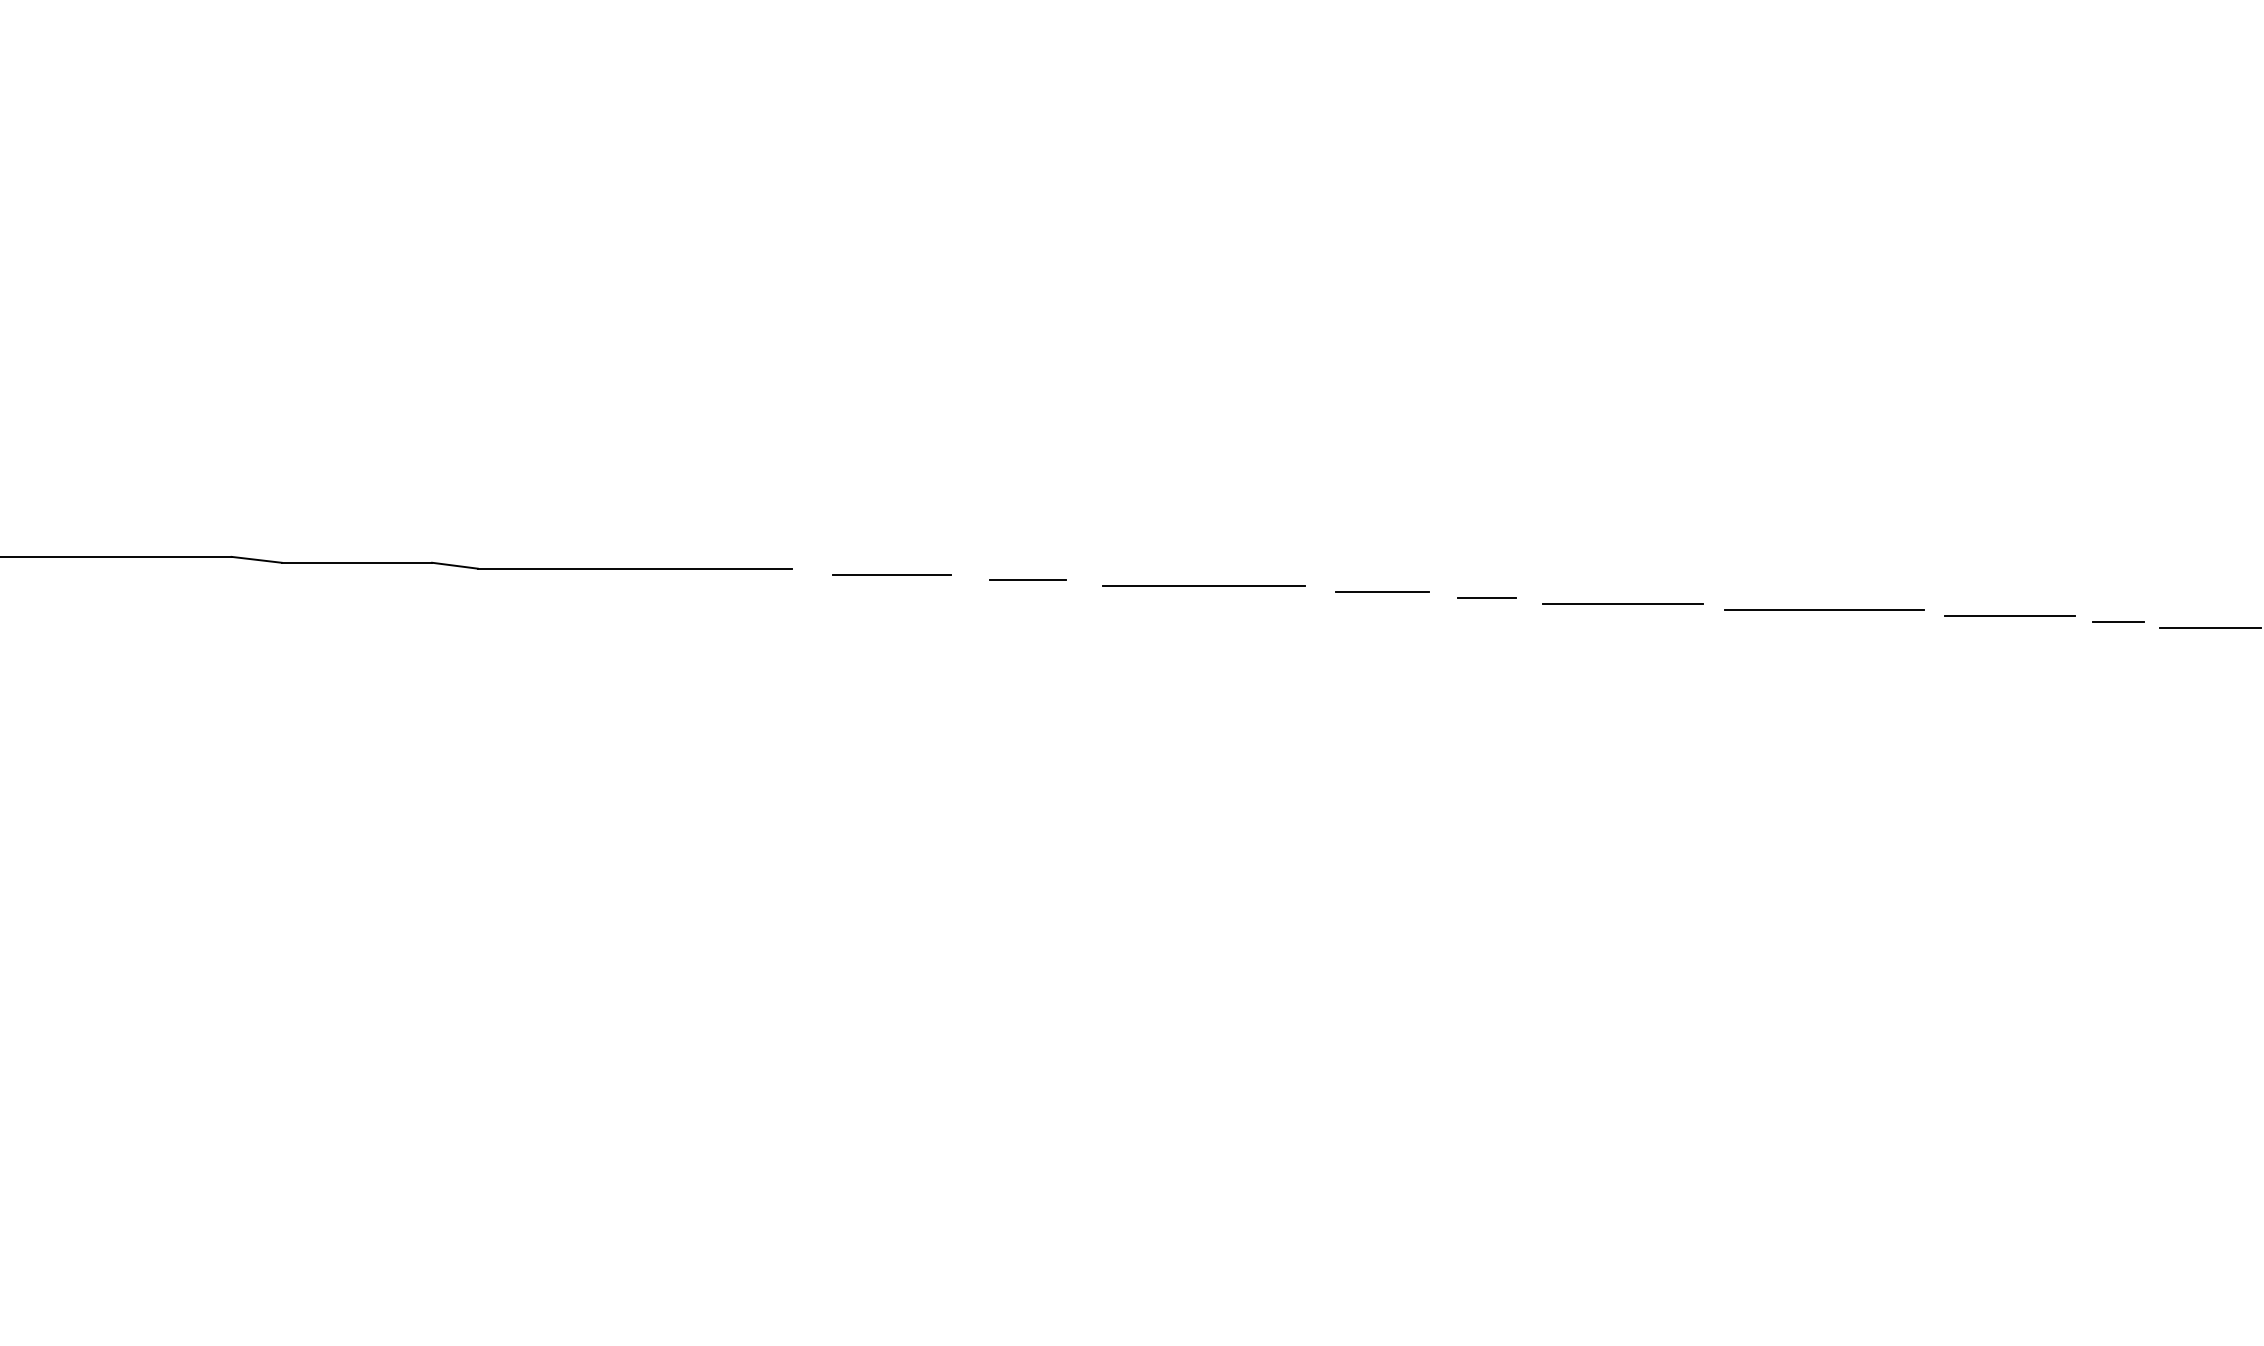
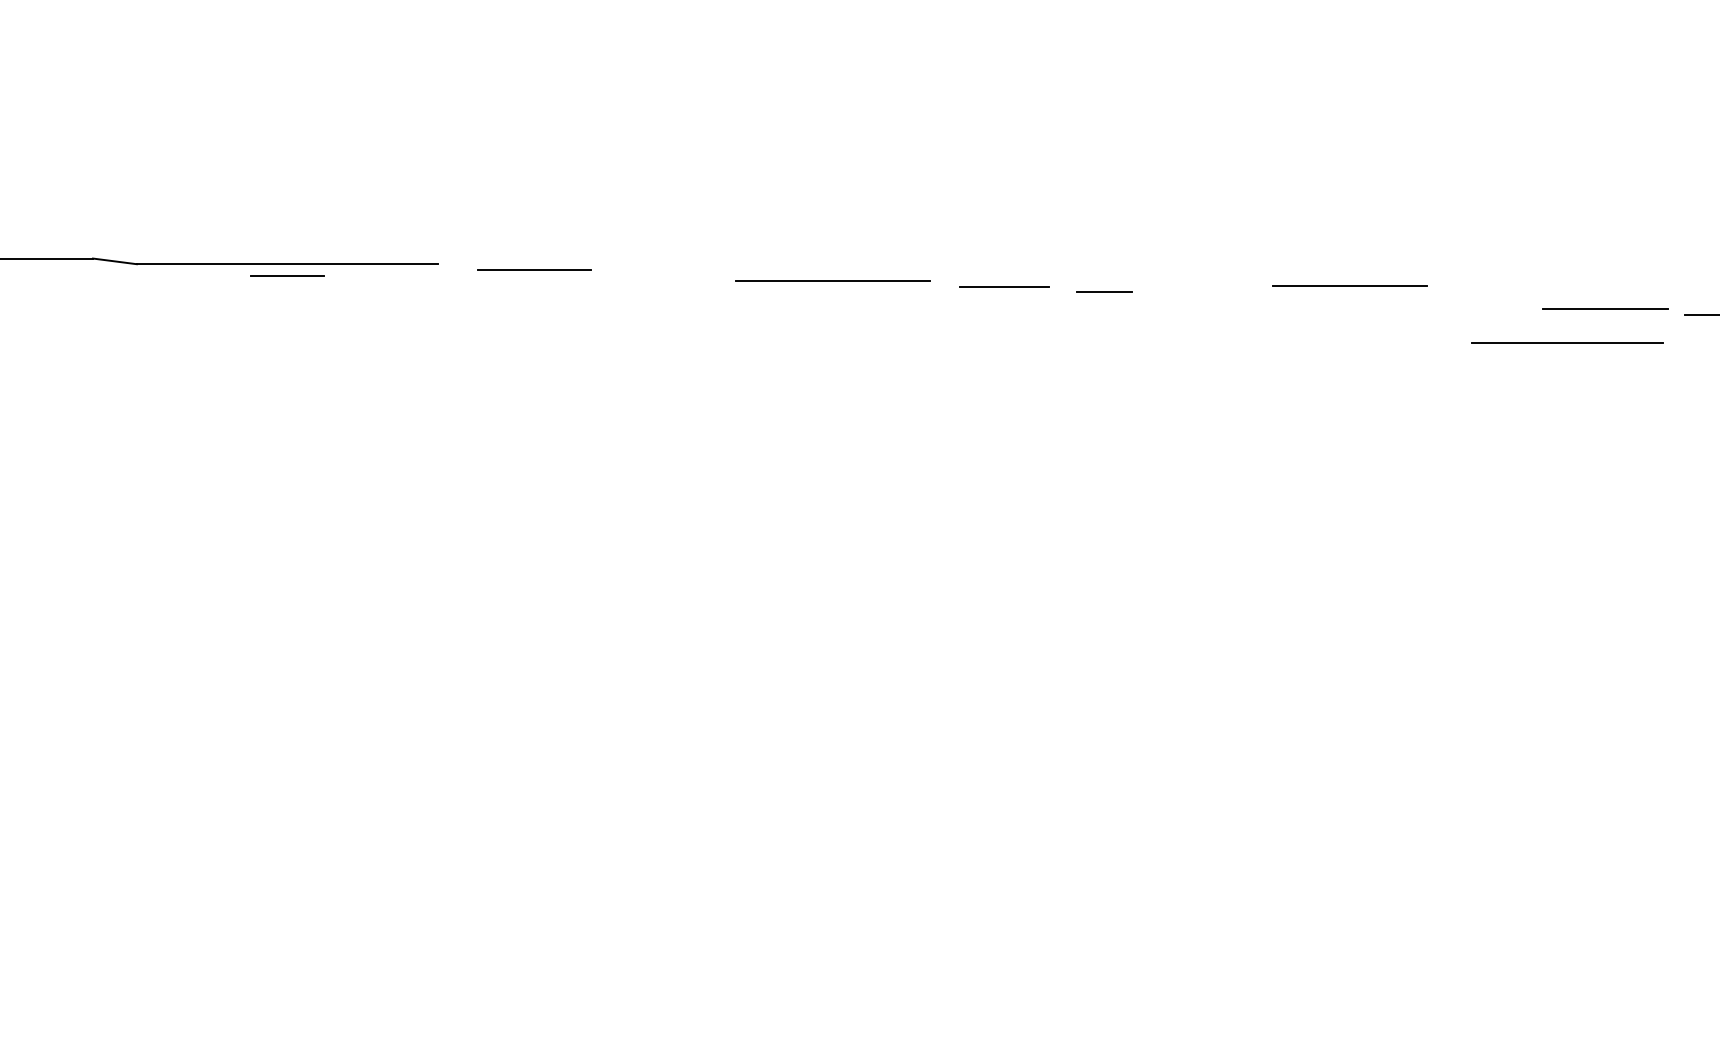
line: (1027, 579) -> (286, 274), moved
line: (1622, 603) -> (1350, 285), moved
line: (1824, 609) -> (1566, 342), moved

